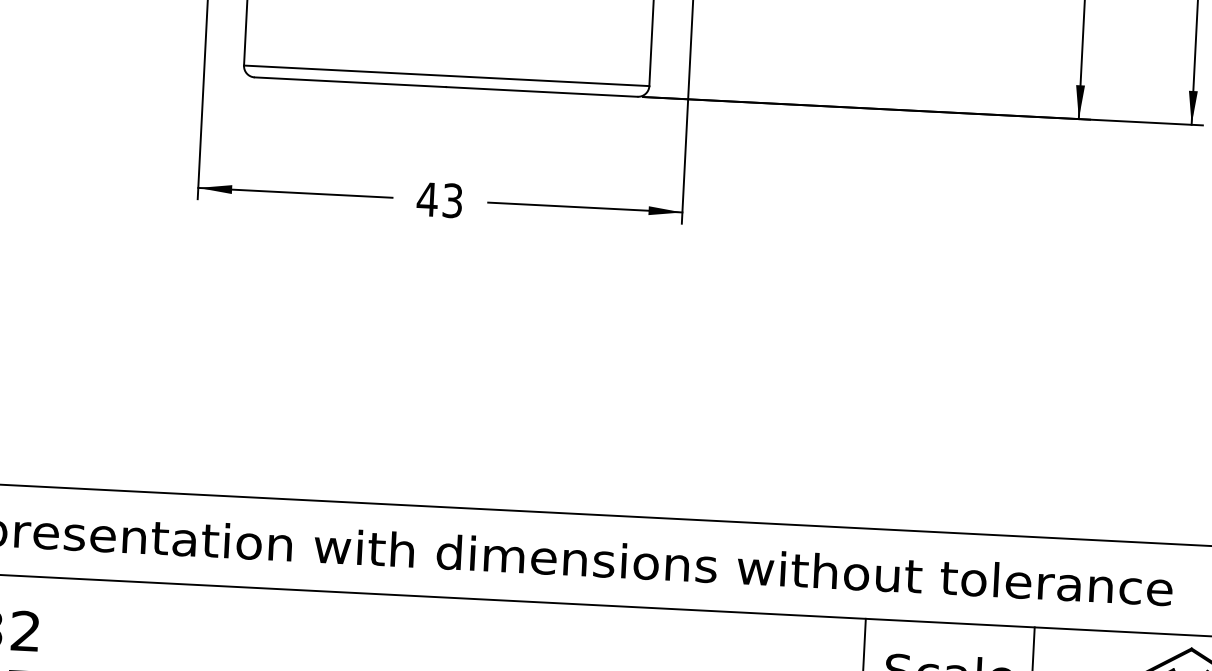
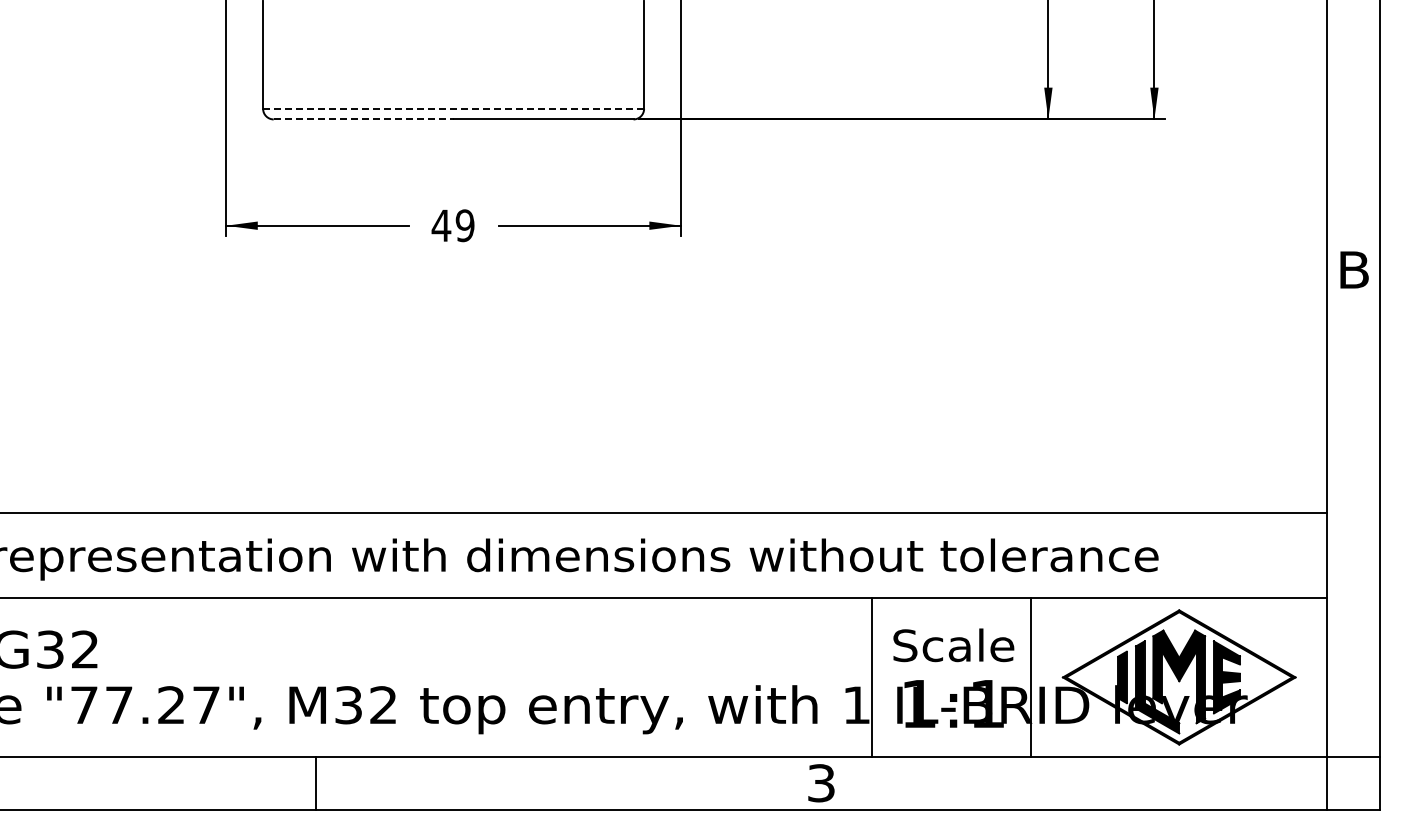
line: (447, 75) -> (454, 108), solid -> dashed
line: (350, 82) -> (363, 119), solid -> dashed
text: (451, 200) -> (464, 225), 43 -> 49

